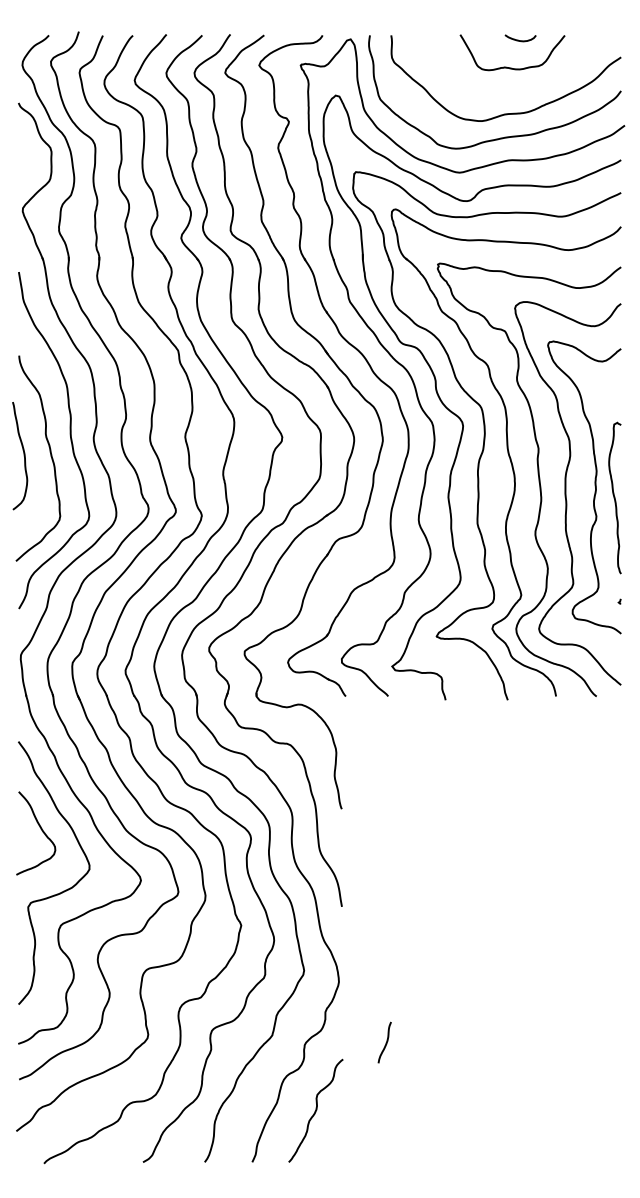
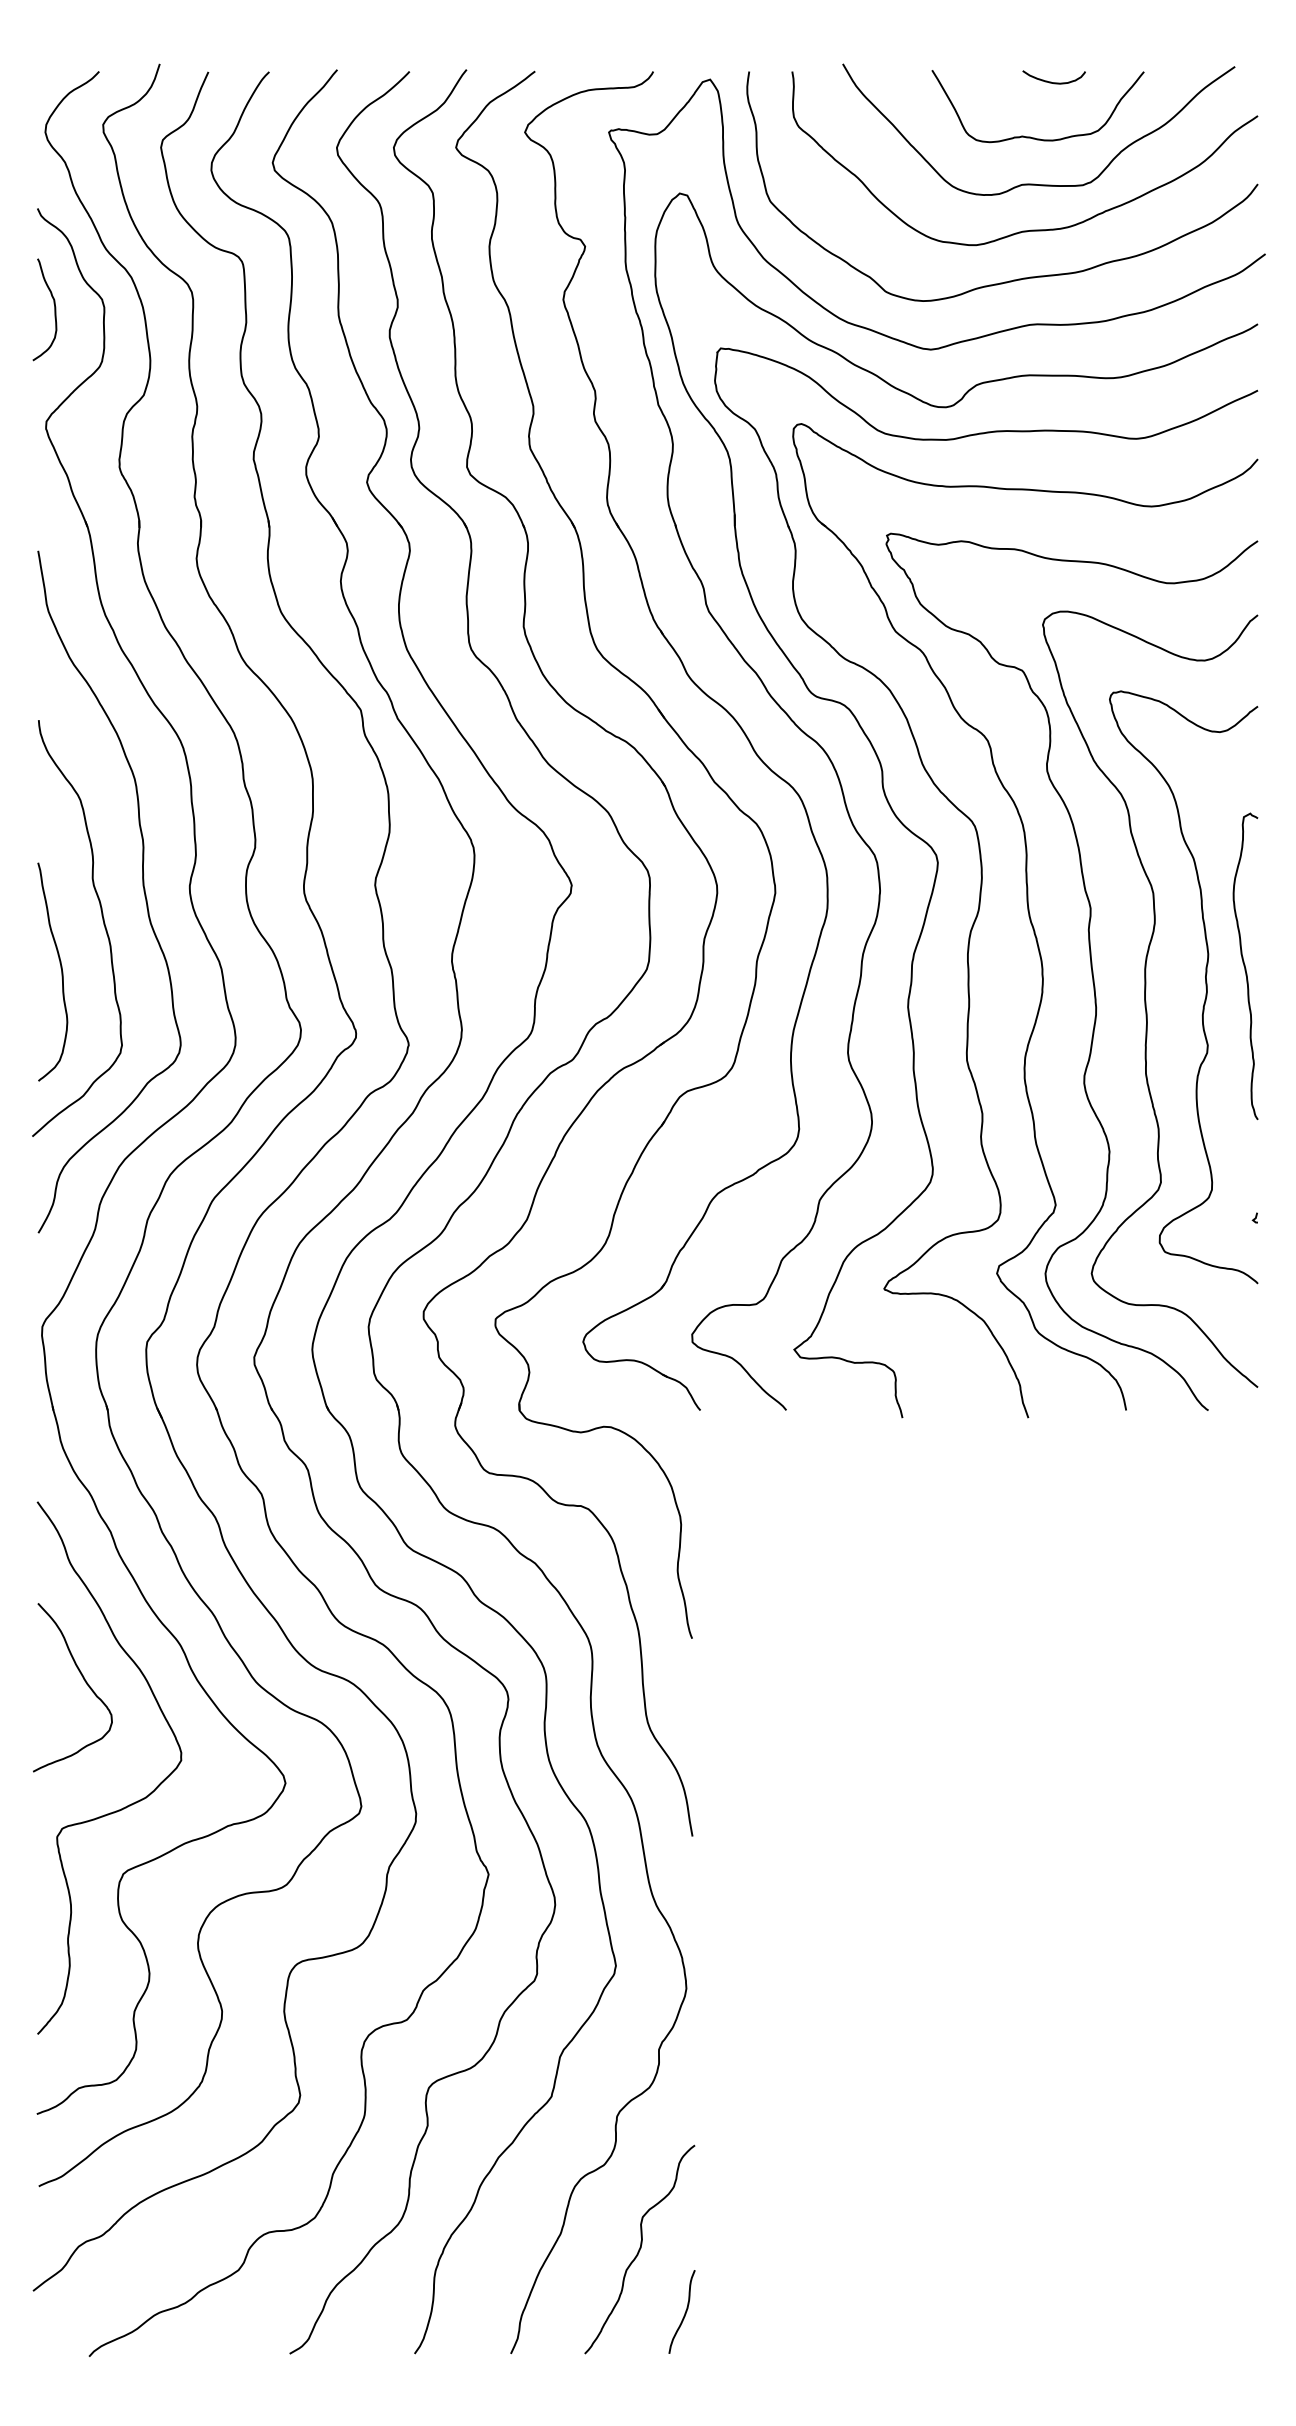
curve: (512, 90) -> (1037, 183), added
curve: (26, 152) -> (53, 308), added
curve: (23, 456) -> (59, 973), moved
curve: (614, 497) -> (1244, 964), moved
curve: (385, 1042) -> (683, 2311), moved

